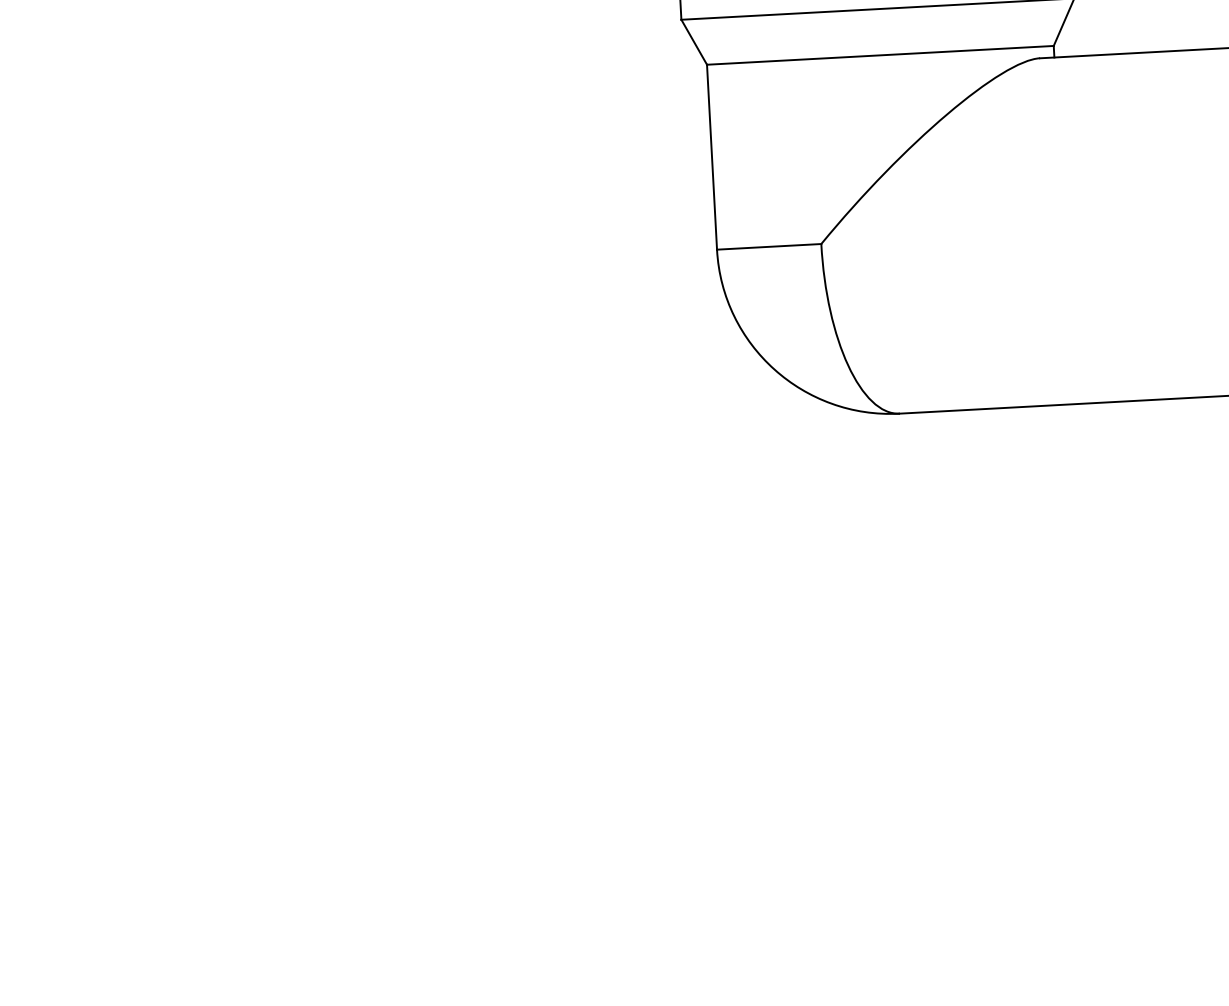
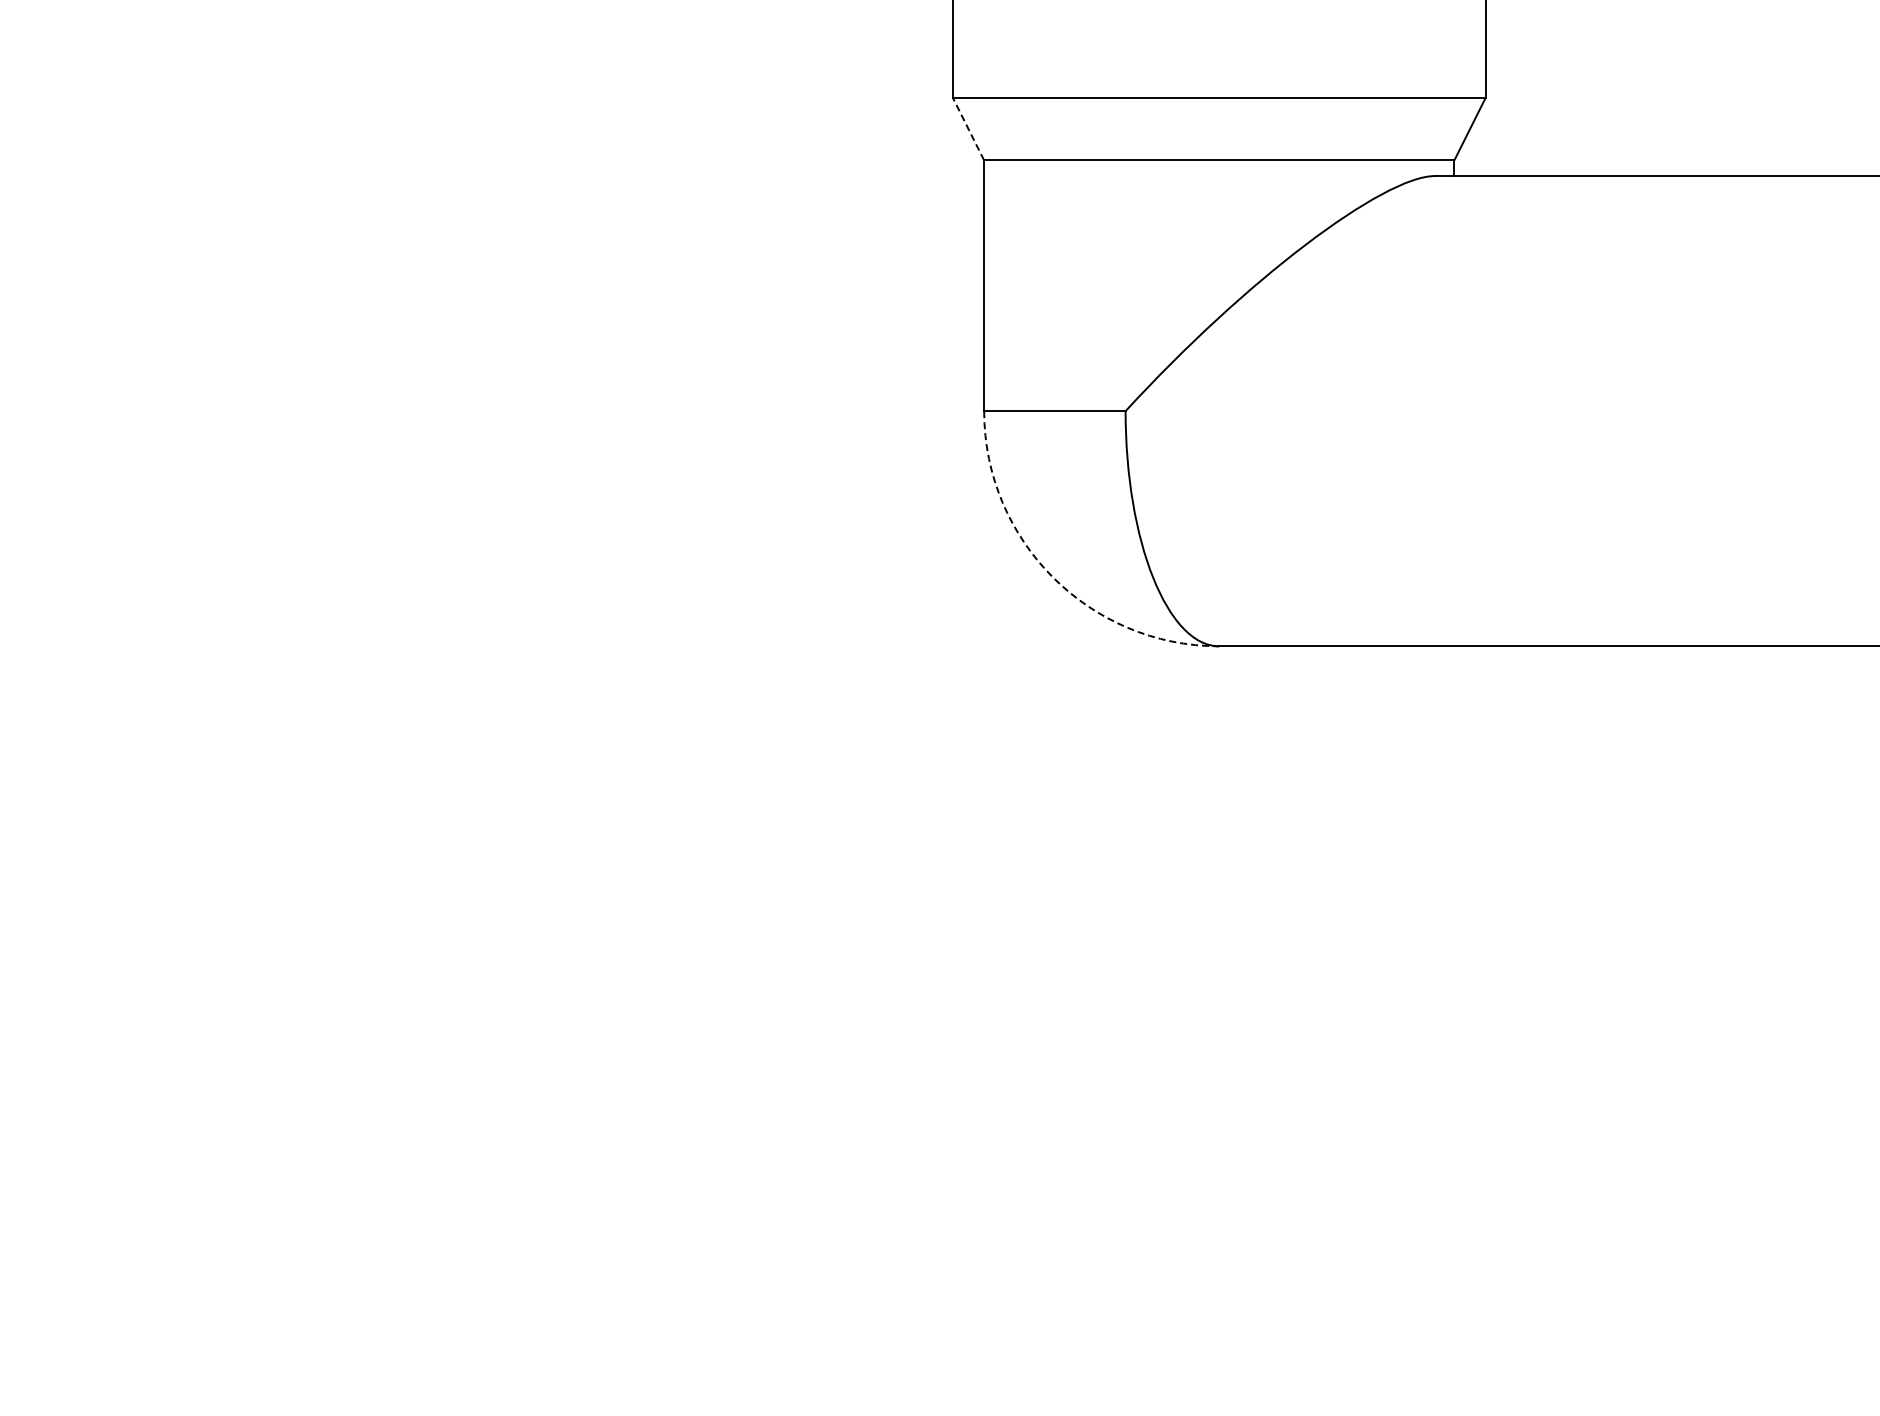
line: (694, 41) -> (968, 128), solid -> dashed
arc: (774, 369) -> (1053, 577), solid -> dashed

